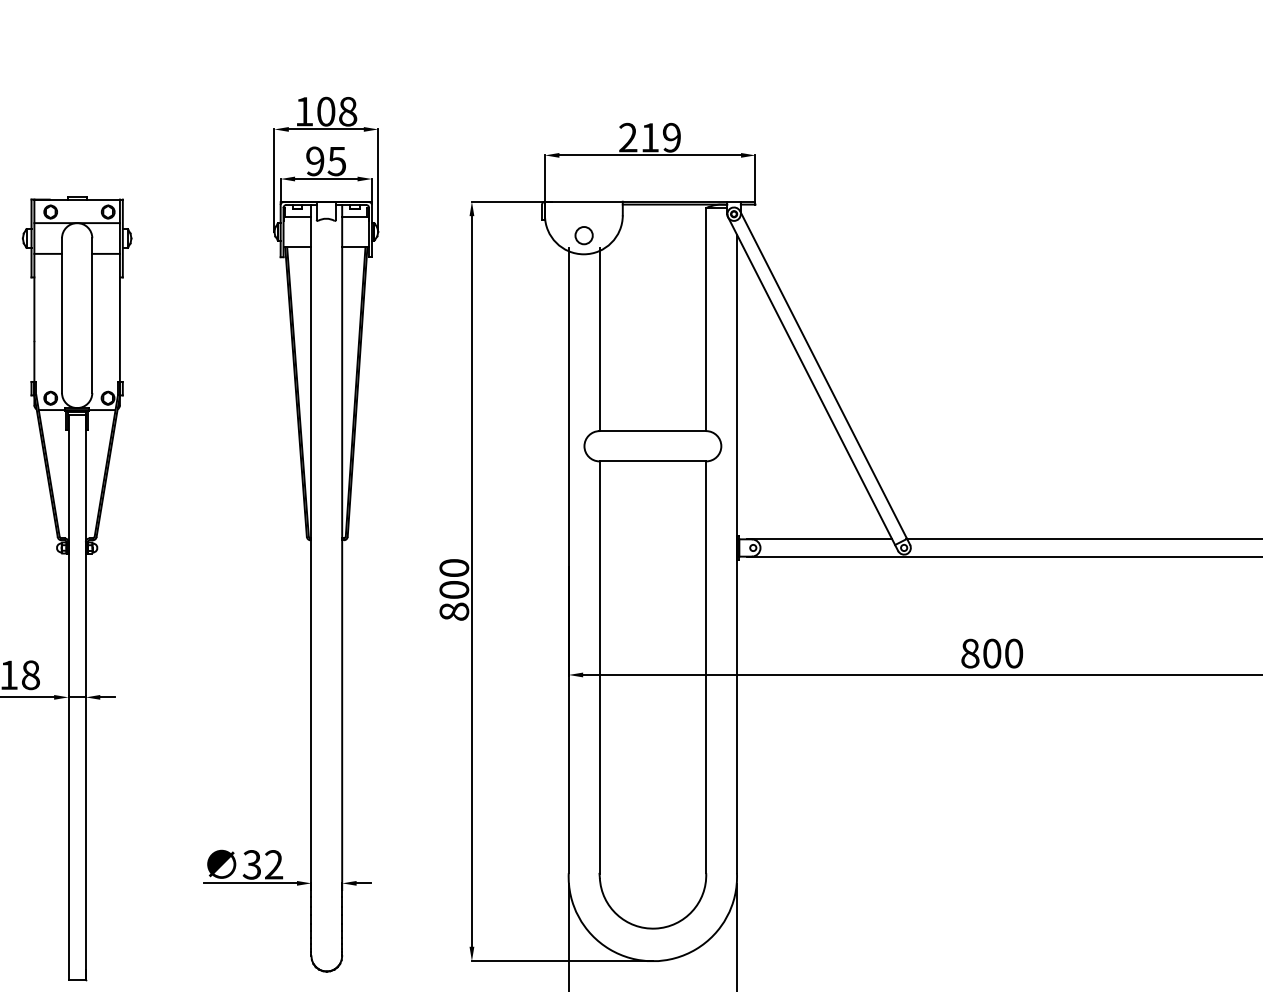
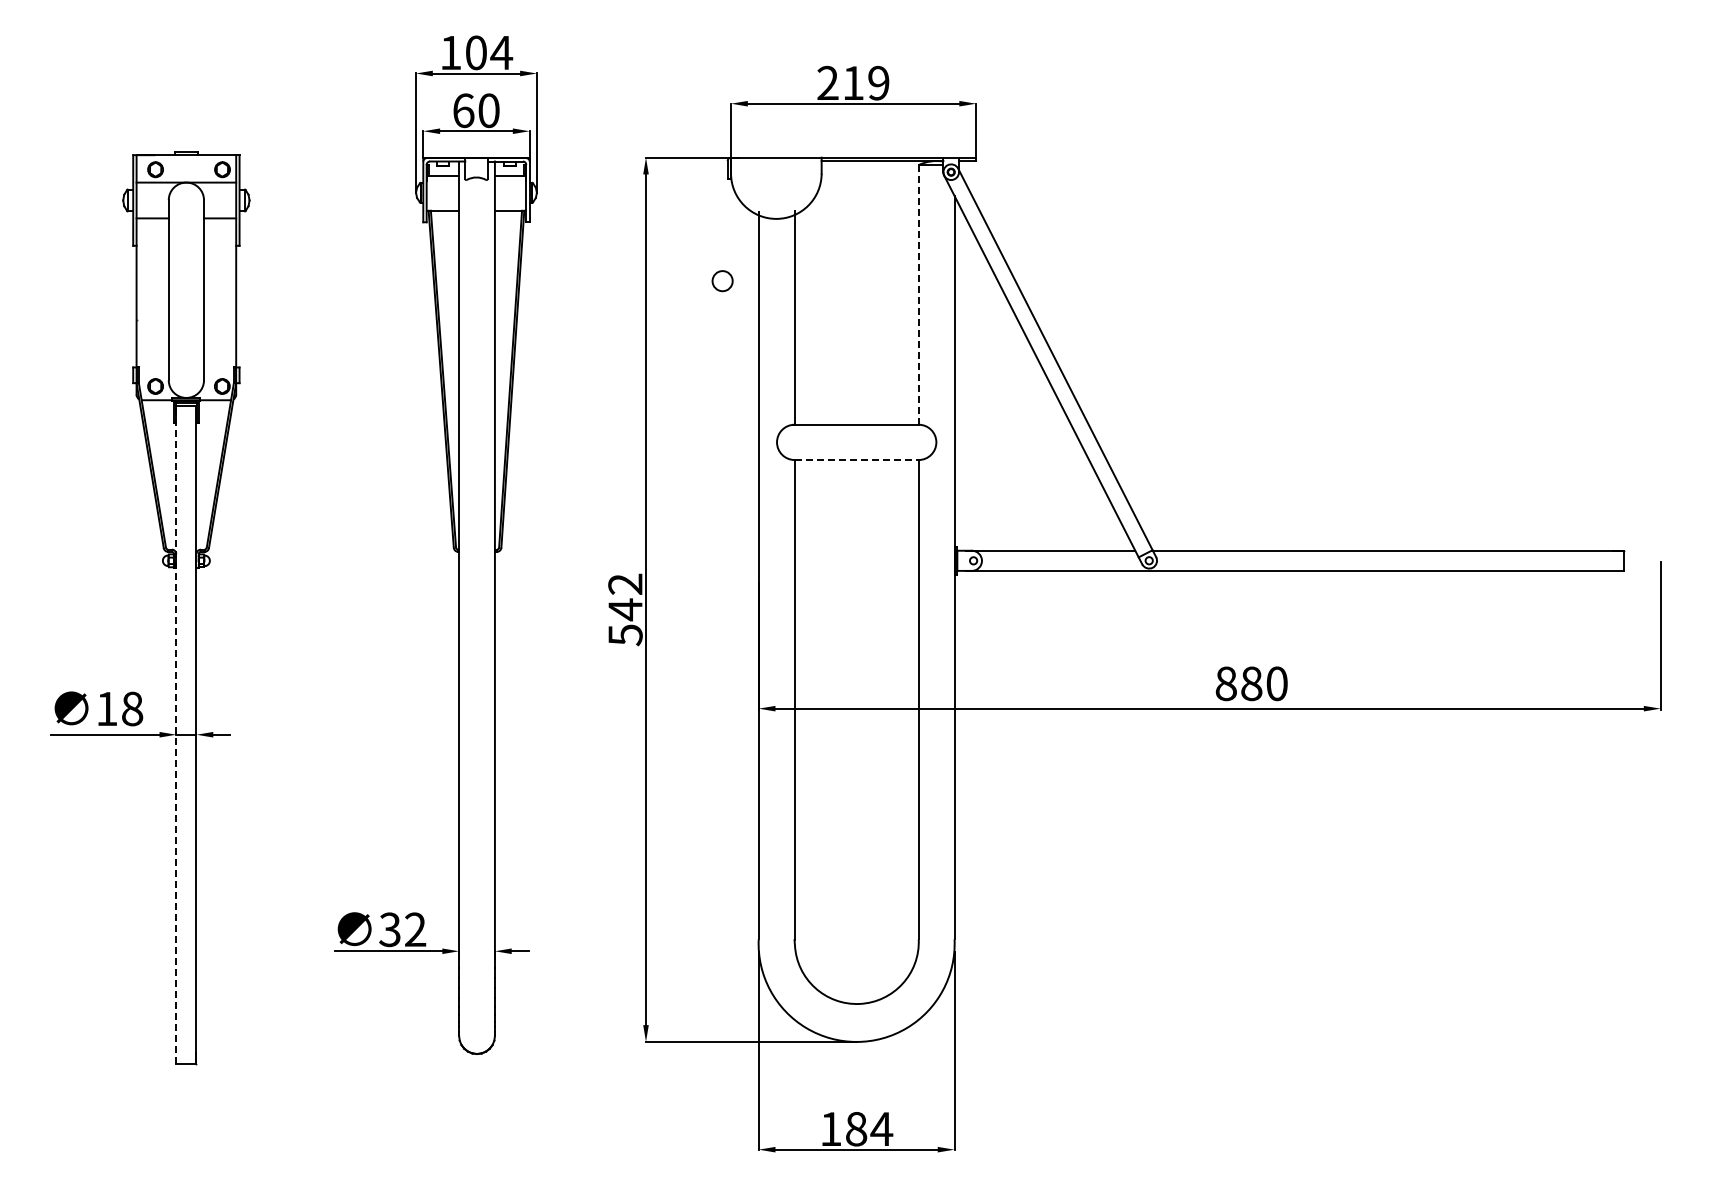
text: (347, 111) -> (501, 52), 108 -> 104
text: (326, 161) -> (476, 110), 95 -> 60
circle: (584, 235) -> (722, 281), moved
line: (705, 319) -> (918, 294), solid -> dashed
line: (653, 461) -> (857, 460), solid -> dashed
text: (454, 589) -> (625, 609), 800 -> 542
text: (991, 653) -> (1251, 683), 800 -> 880
line: (68, 697) -> (176, 734), solid -> dashed

